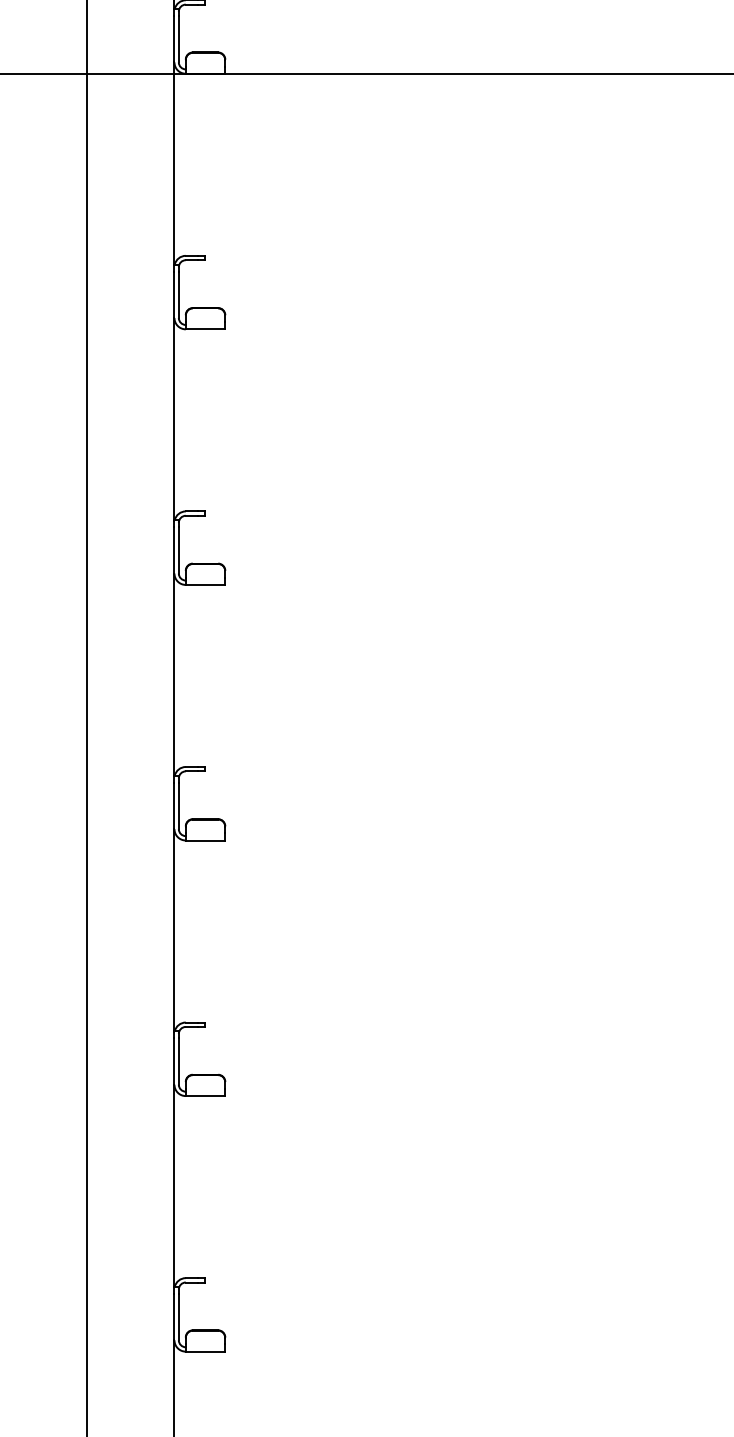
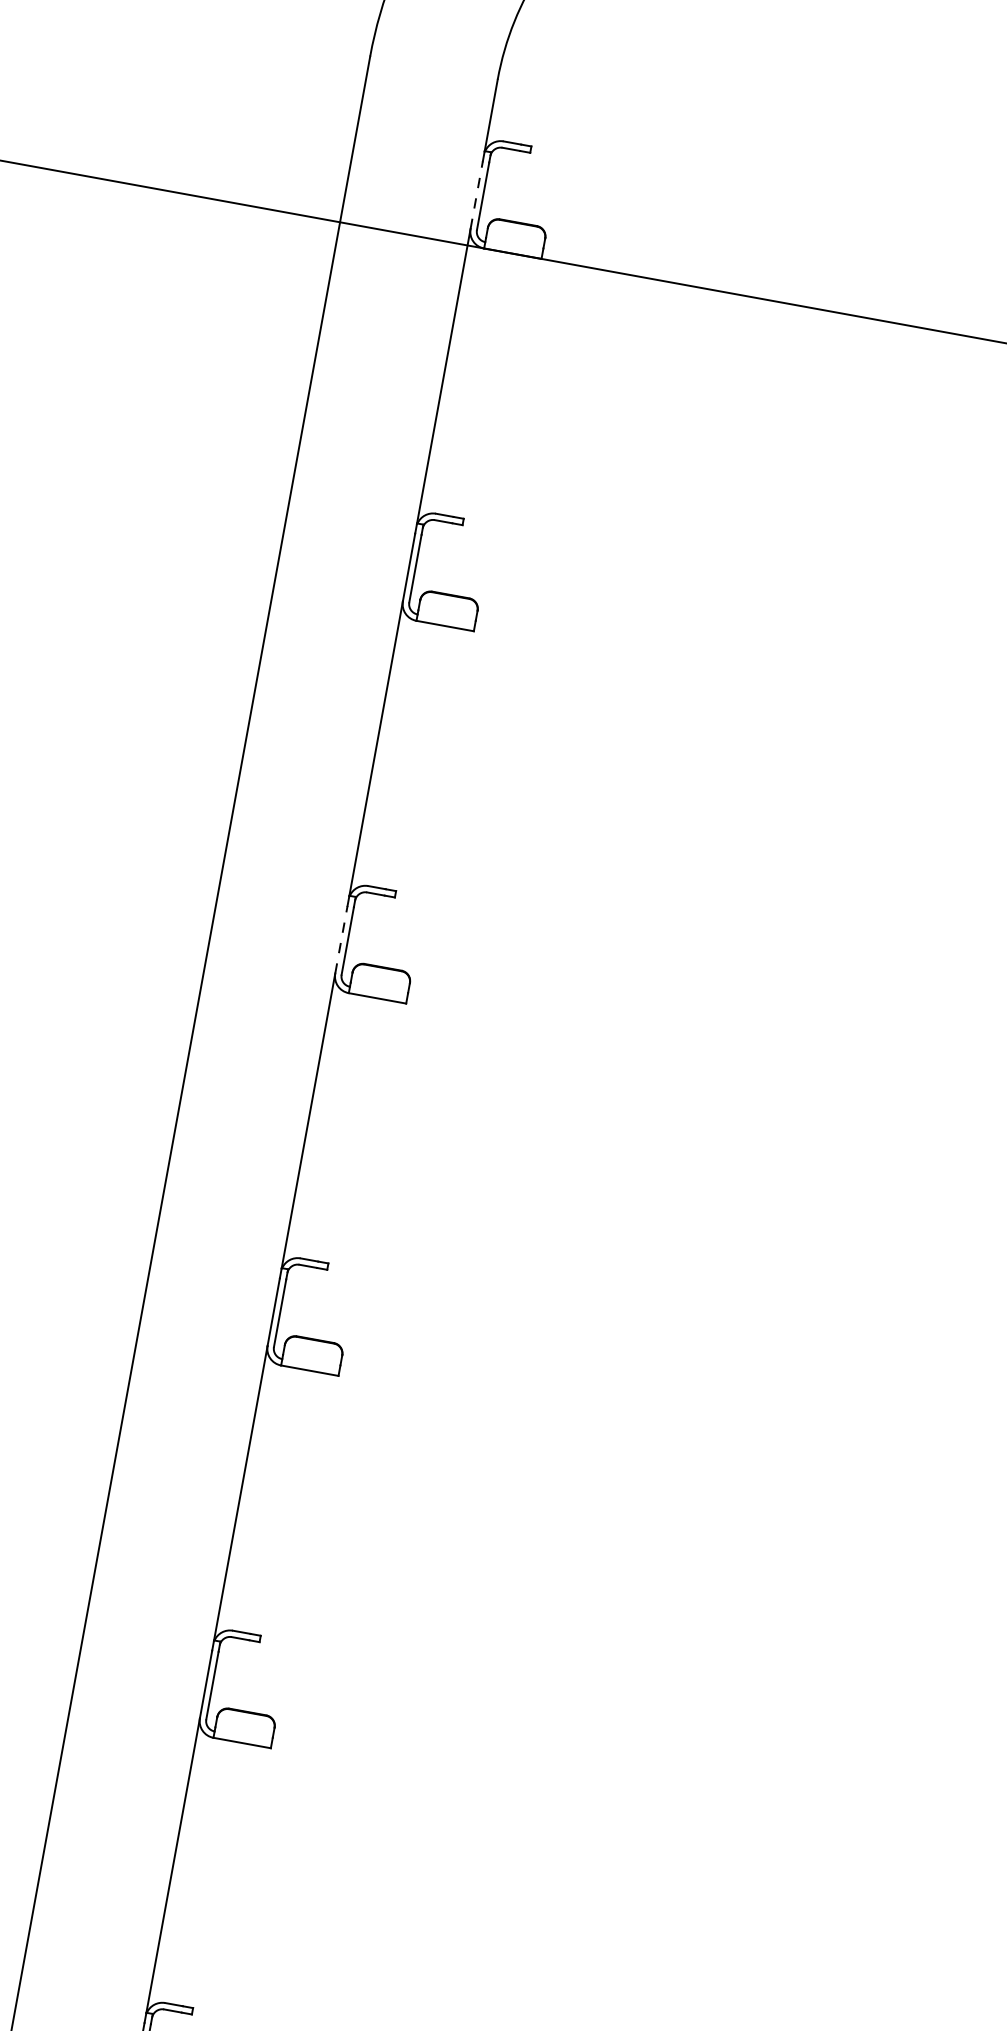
line: (174, 38) -> (476, 194), solid -> dashed
line: (174, 549) -> (341, 938), solid -> dashed

